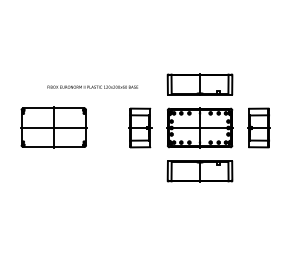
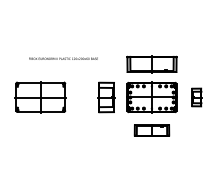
text: (92, 86) -> (63, 58), moved
part: (258, 127) -> (196, 97), size x0.6
part: (199, 171) -> (151, 130), size x0.7

